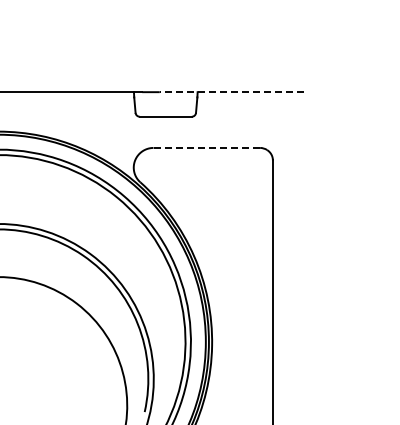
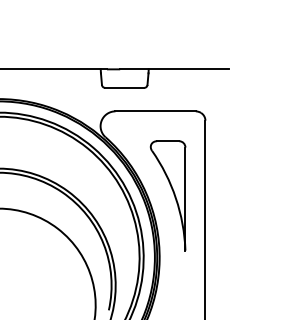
line: (231, 92) -> (174, 69), dashed -> solid
line: (206, 147) -> (155, 111), dashed -> solid
part: (230, 257) -> (173, 193), added

